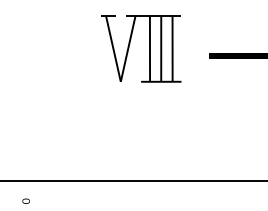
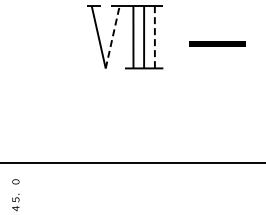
line: (127, 49) -> (112, 37), solid -> dashed
line: (172, 49) -> (154, 37), solid -> dashed

